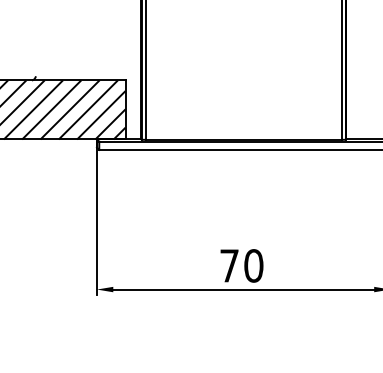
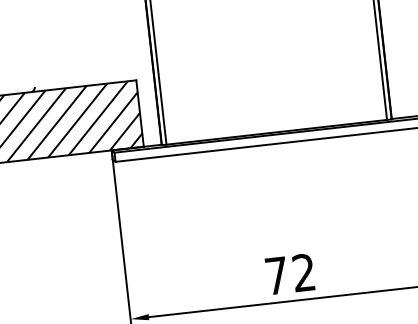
text: (253, 265) -> (303, 272), 70 -> 72

